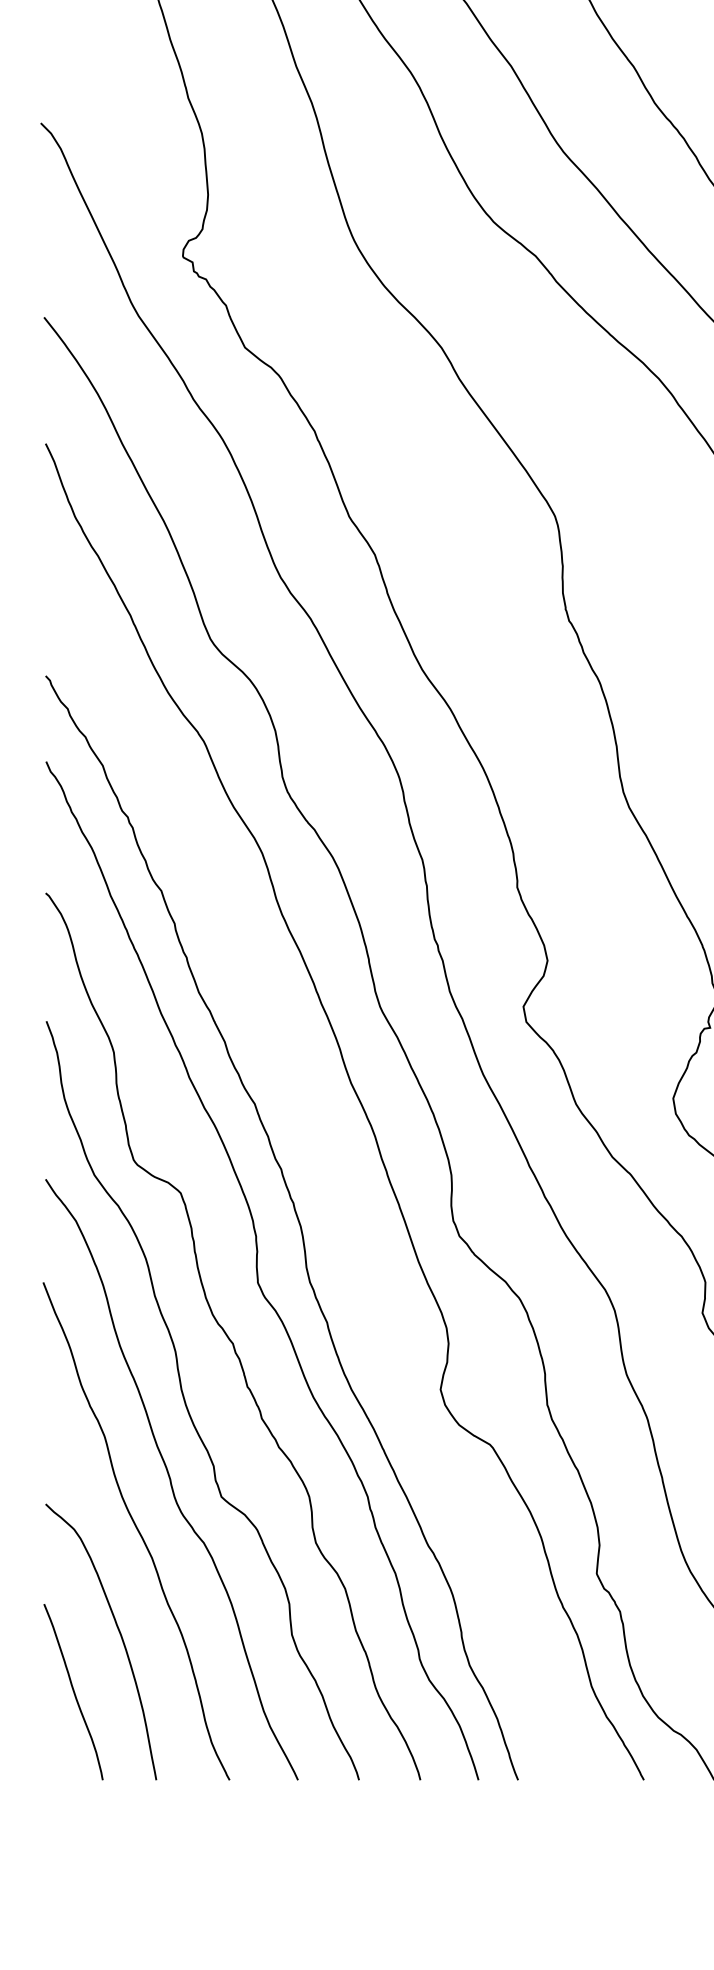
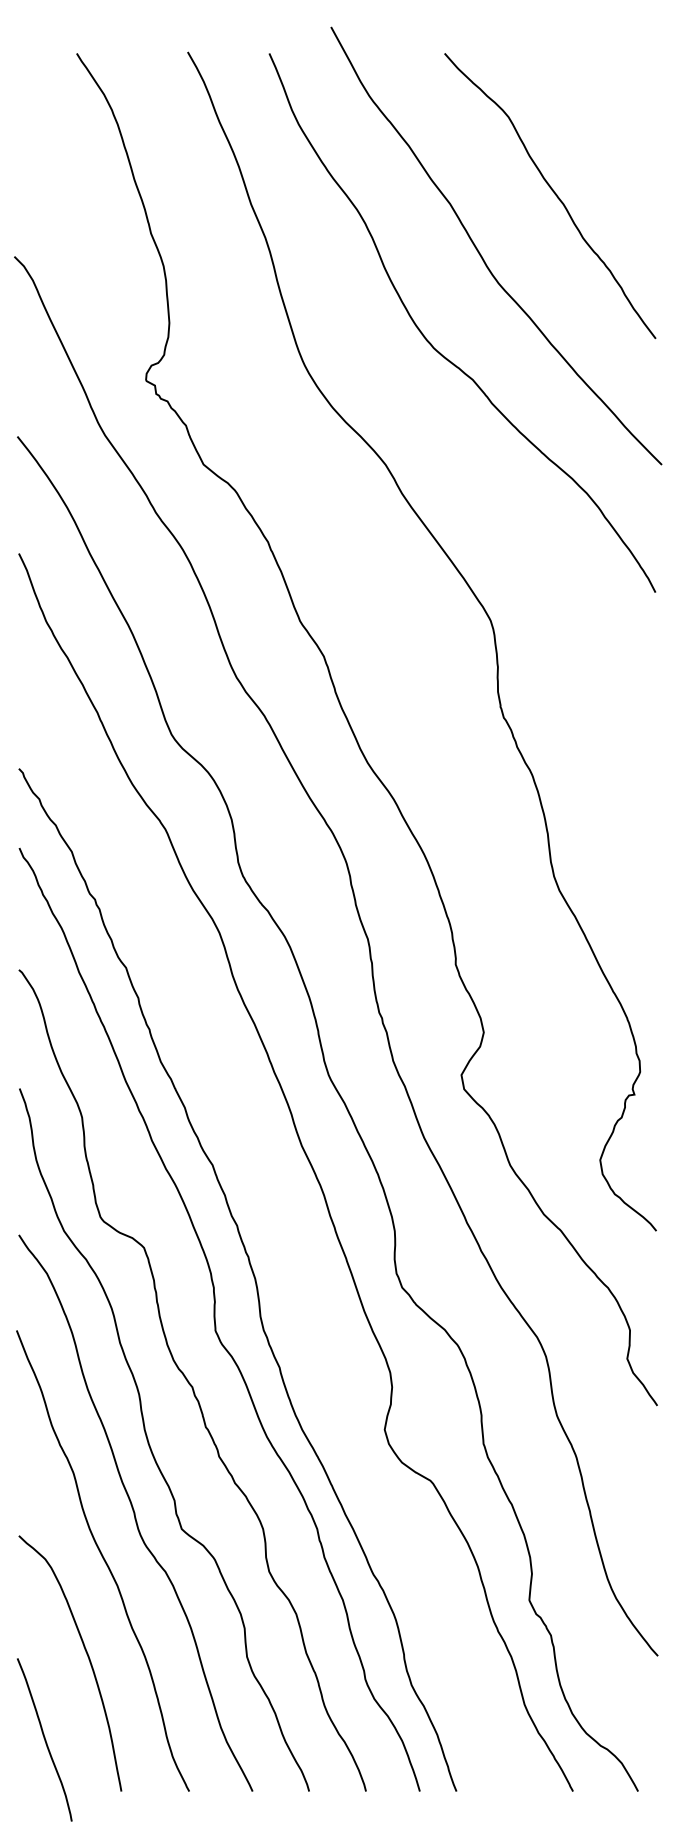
curve: (73, 1691) -> (44, 1739), moved

